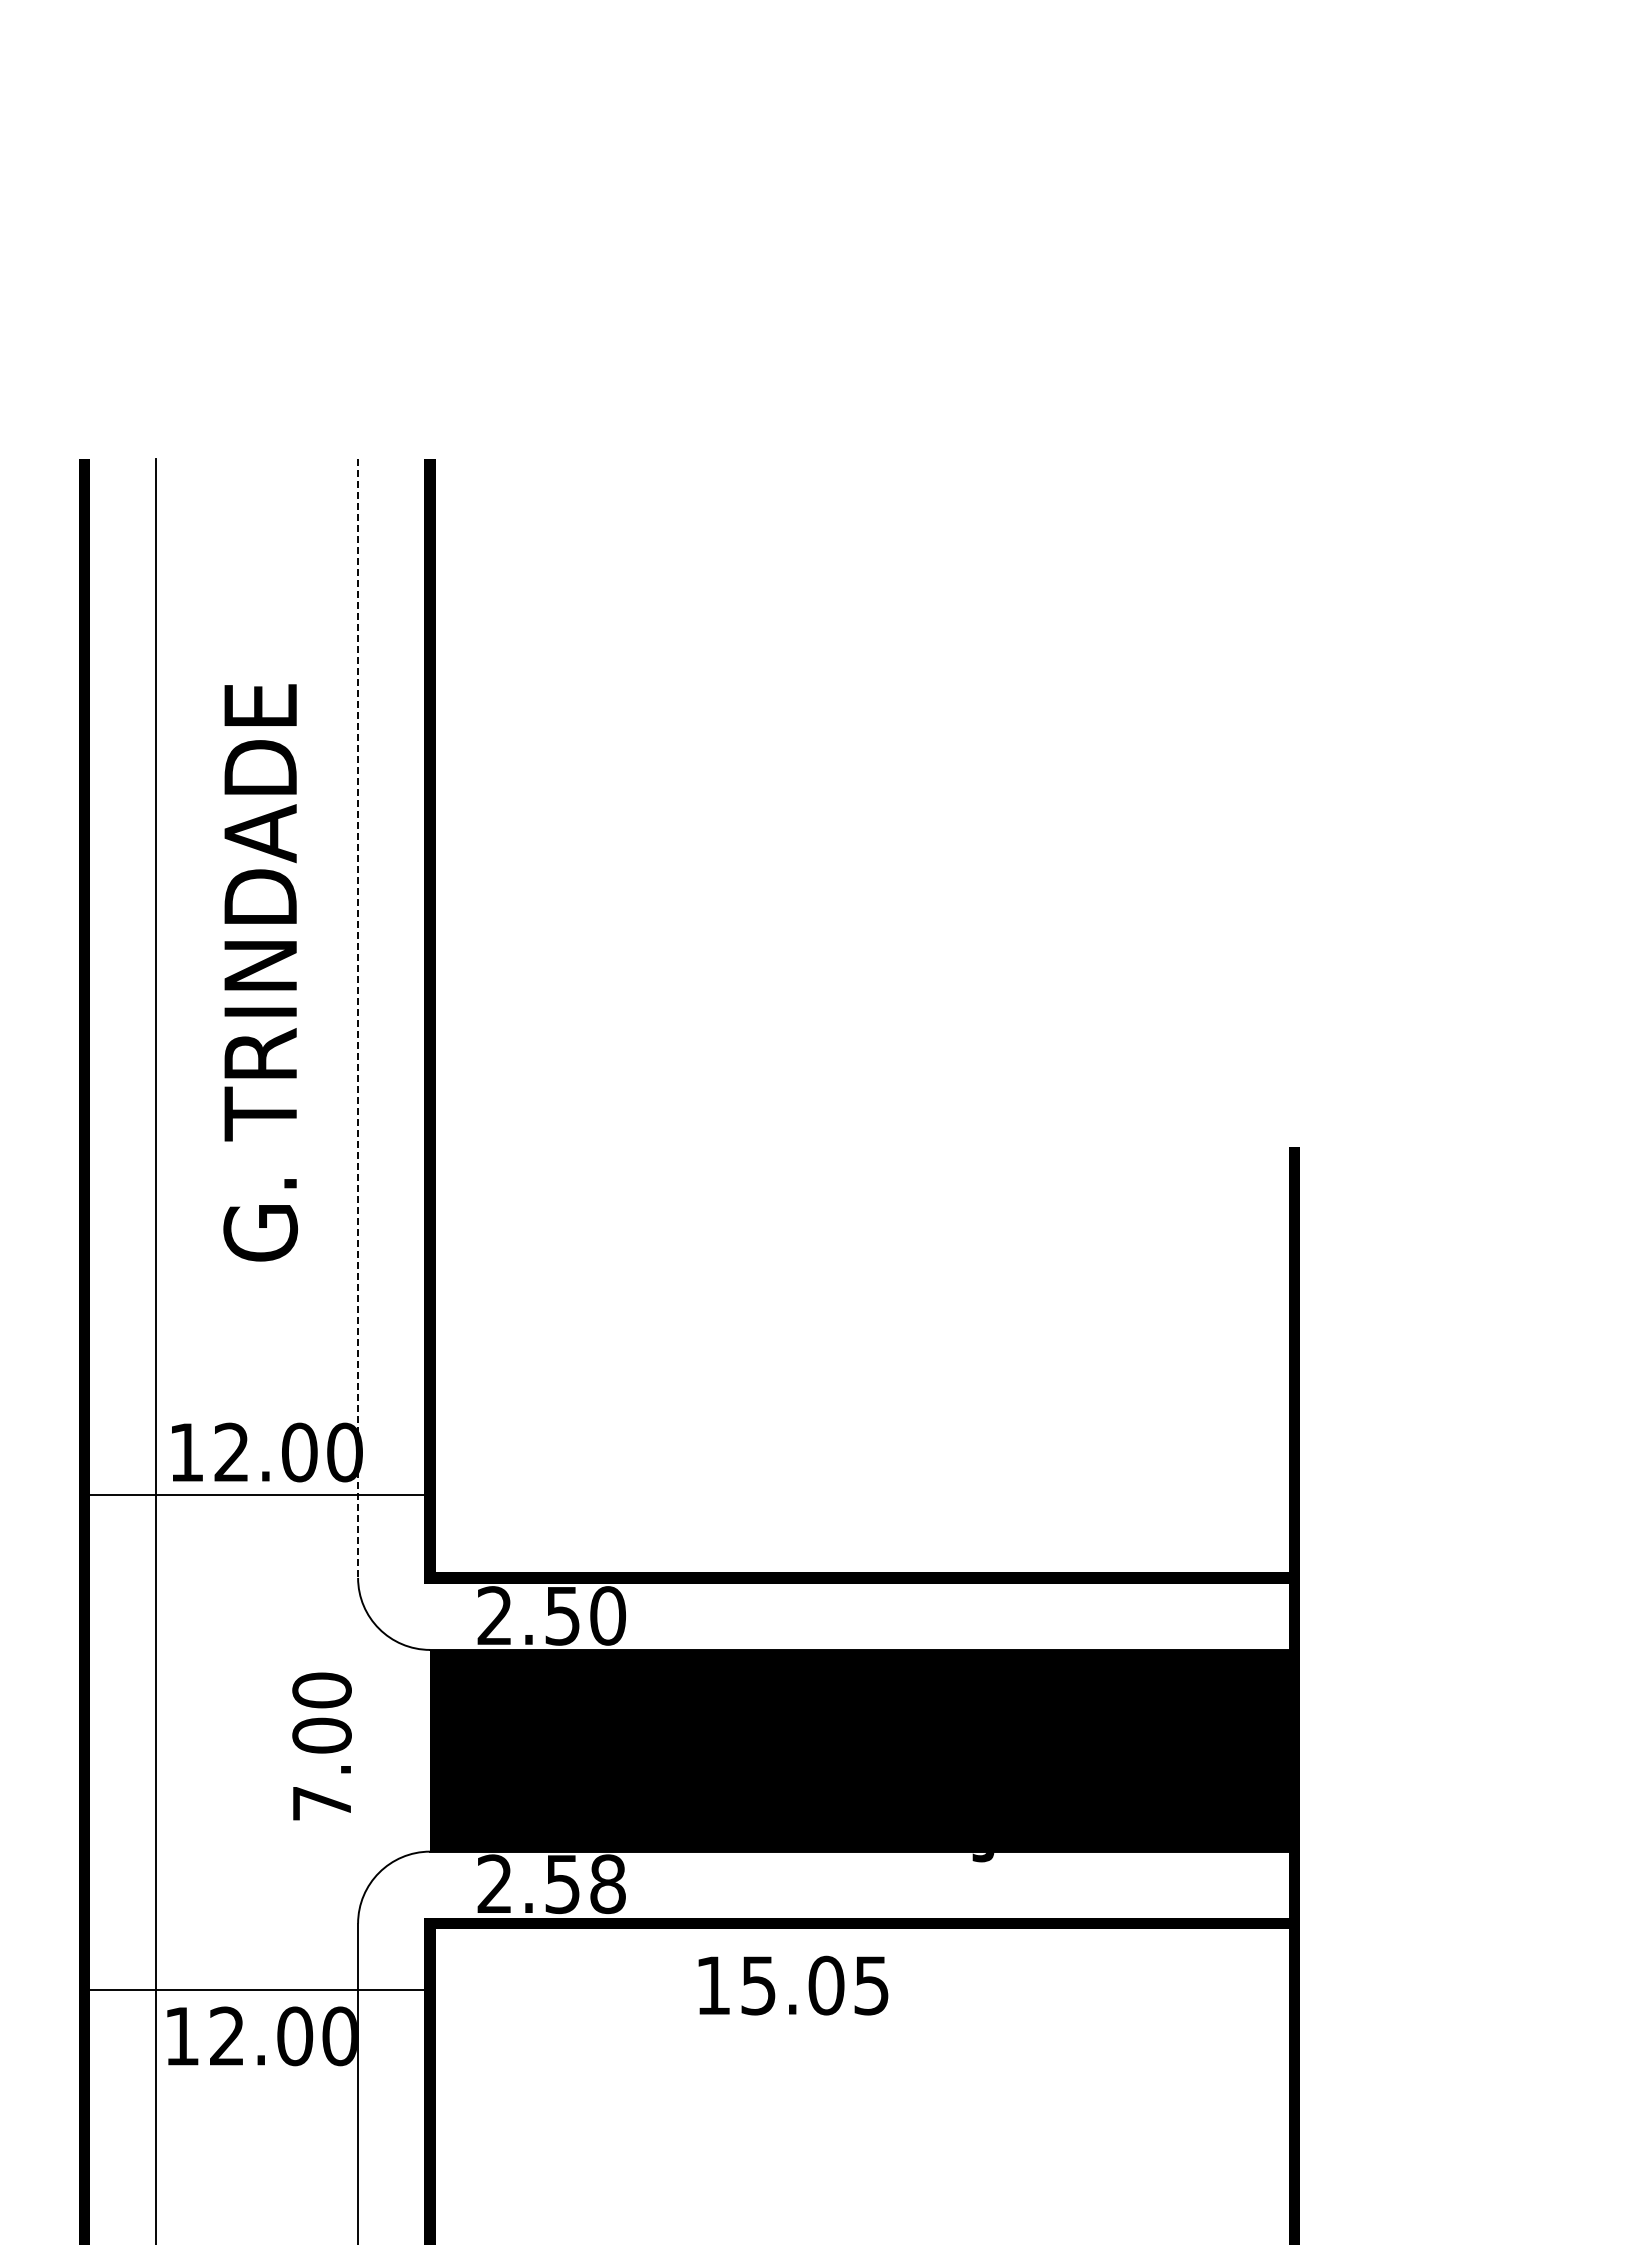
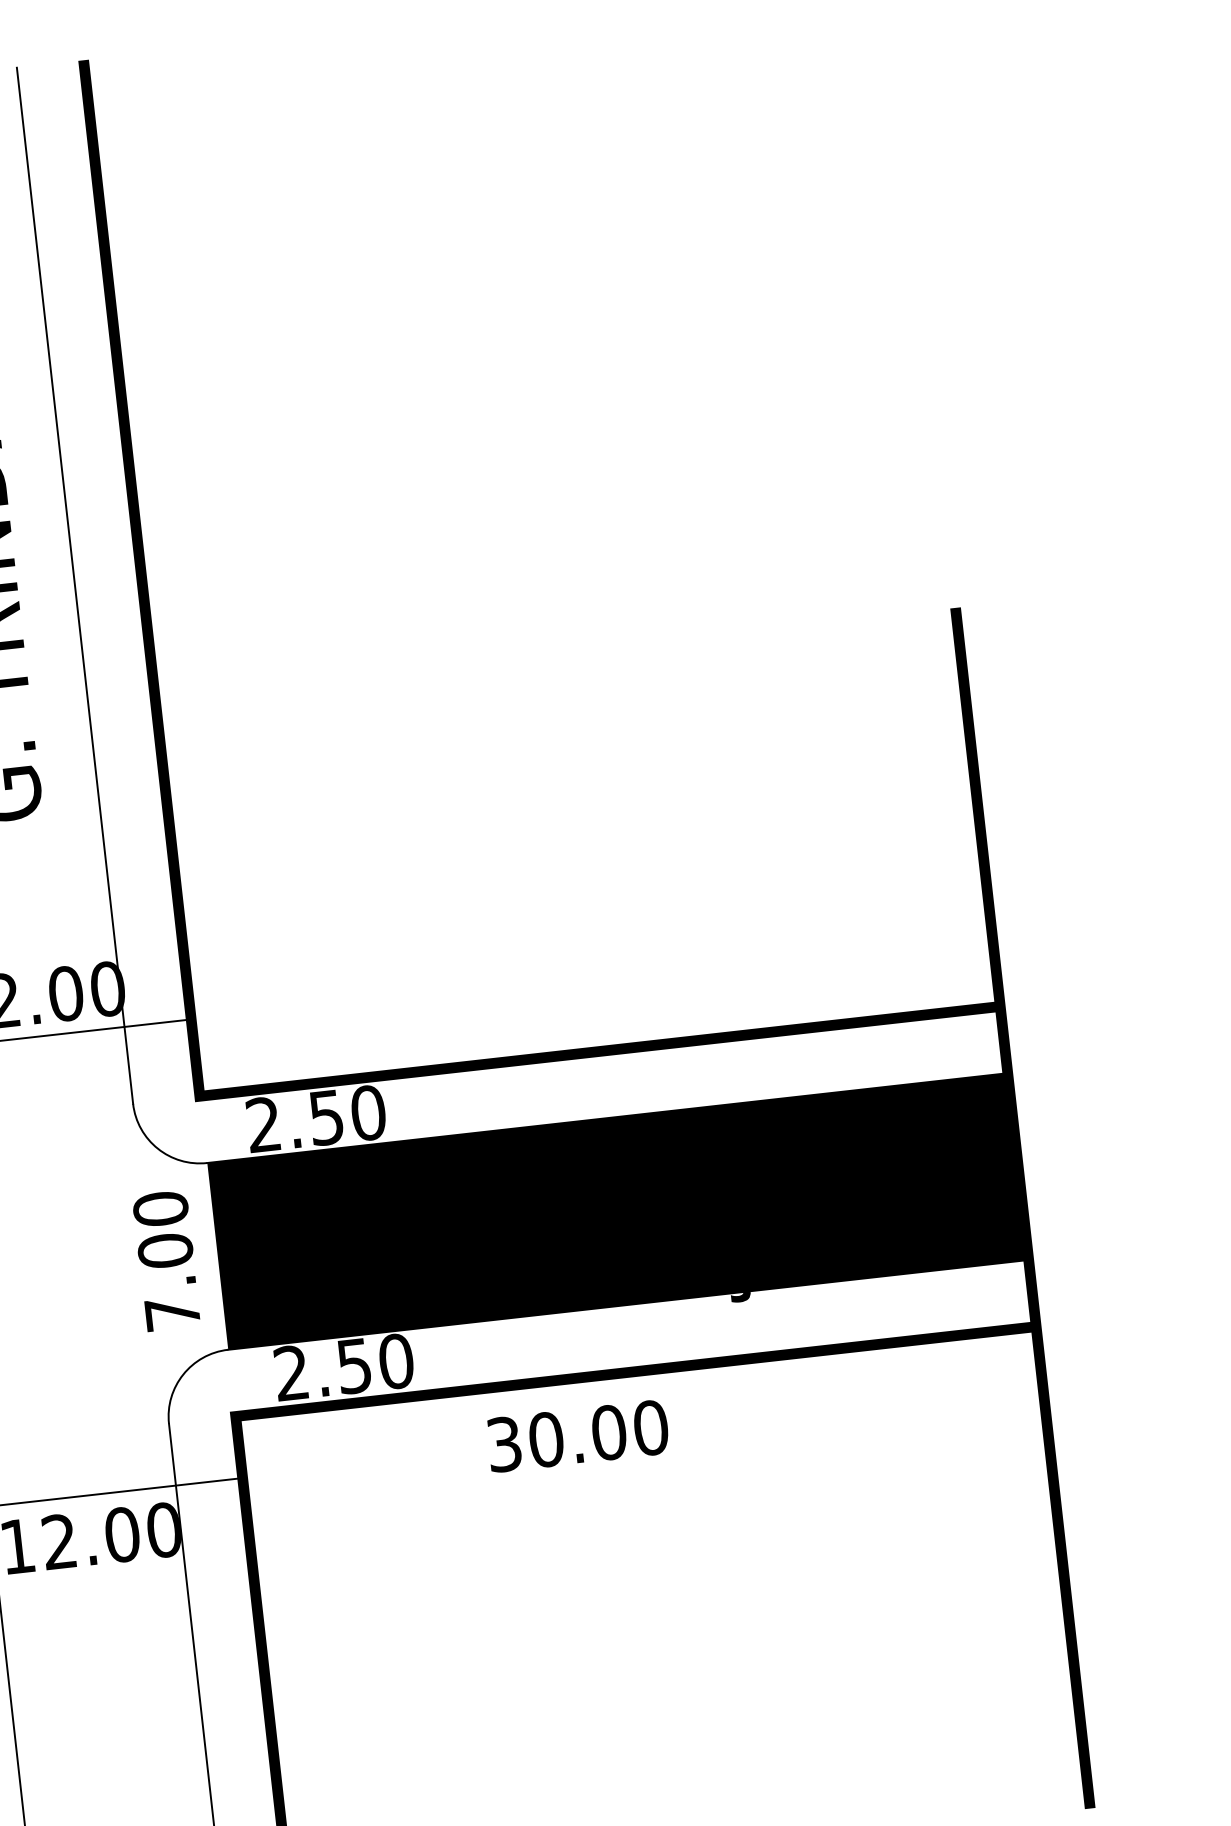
line: (358, 1018) -> (75, 585), dashed -> solid
text: (321, 1746) -> (166, 1260), moved
text: (607, 1883) -> (395, 1360), 2.58 -> 2.50
text: (792, 1985) -> (577, 1436), 15.05 -> 30.00

